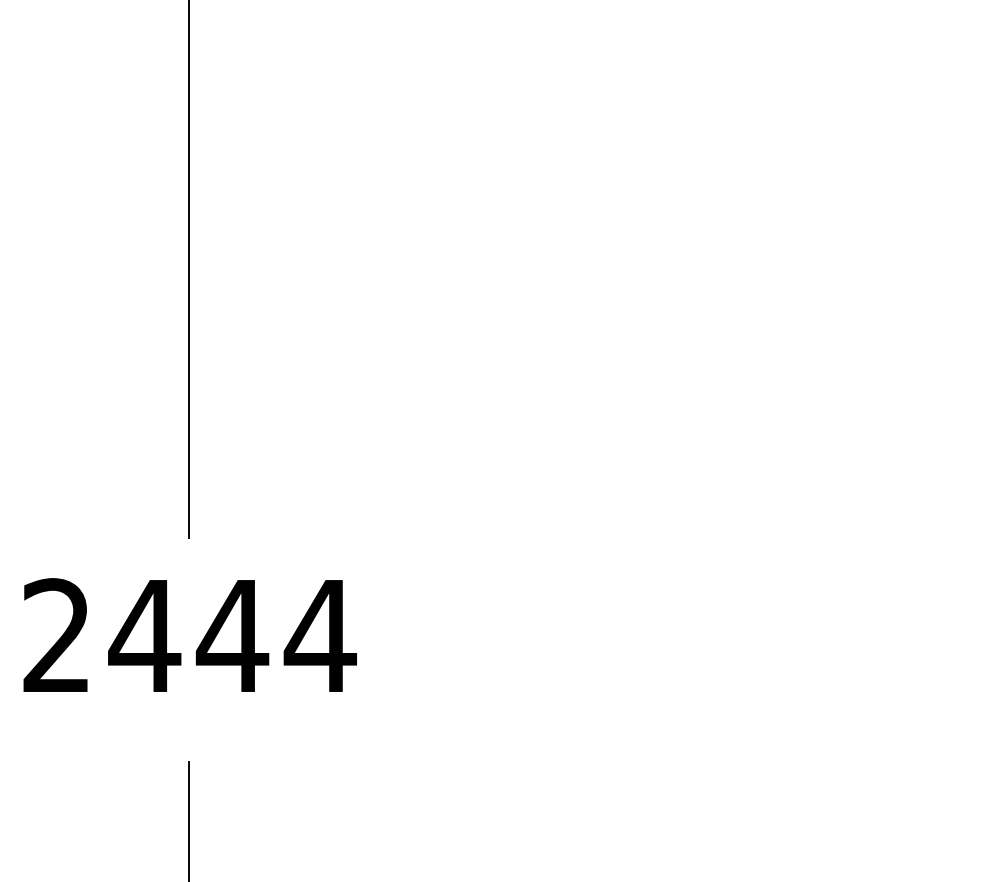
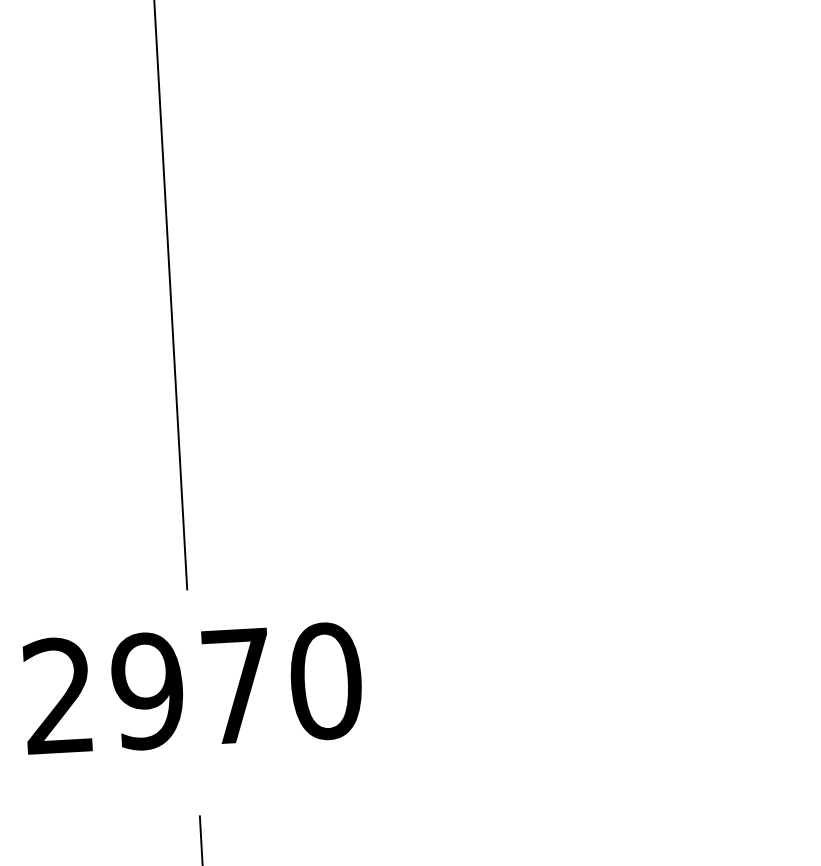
text: (232, 636) -> (236, 686), 2444 -> 2970

